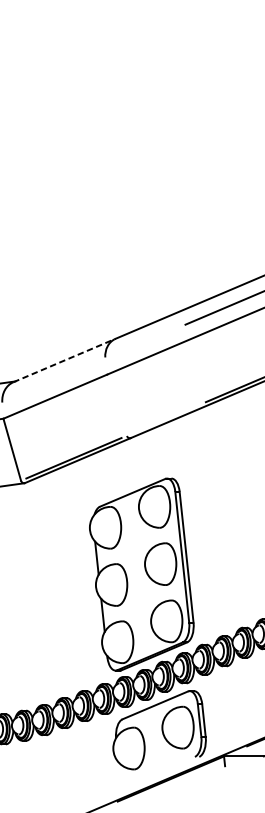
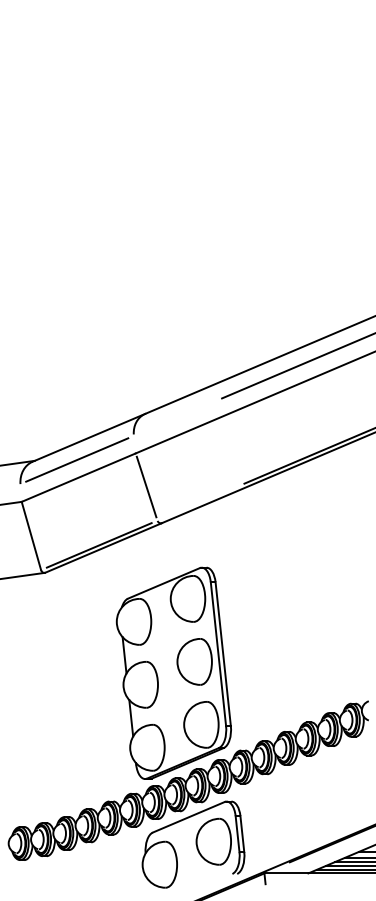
line: (65, 360) -> (89, 437), dashed -> solid
line: (54, 380) -> (77, 459), added
line: (116, 404) -> (146, 486), added

